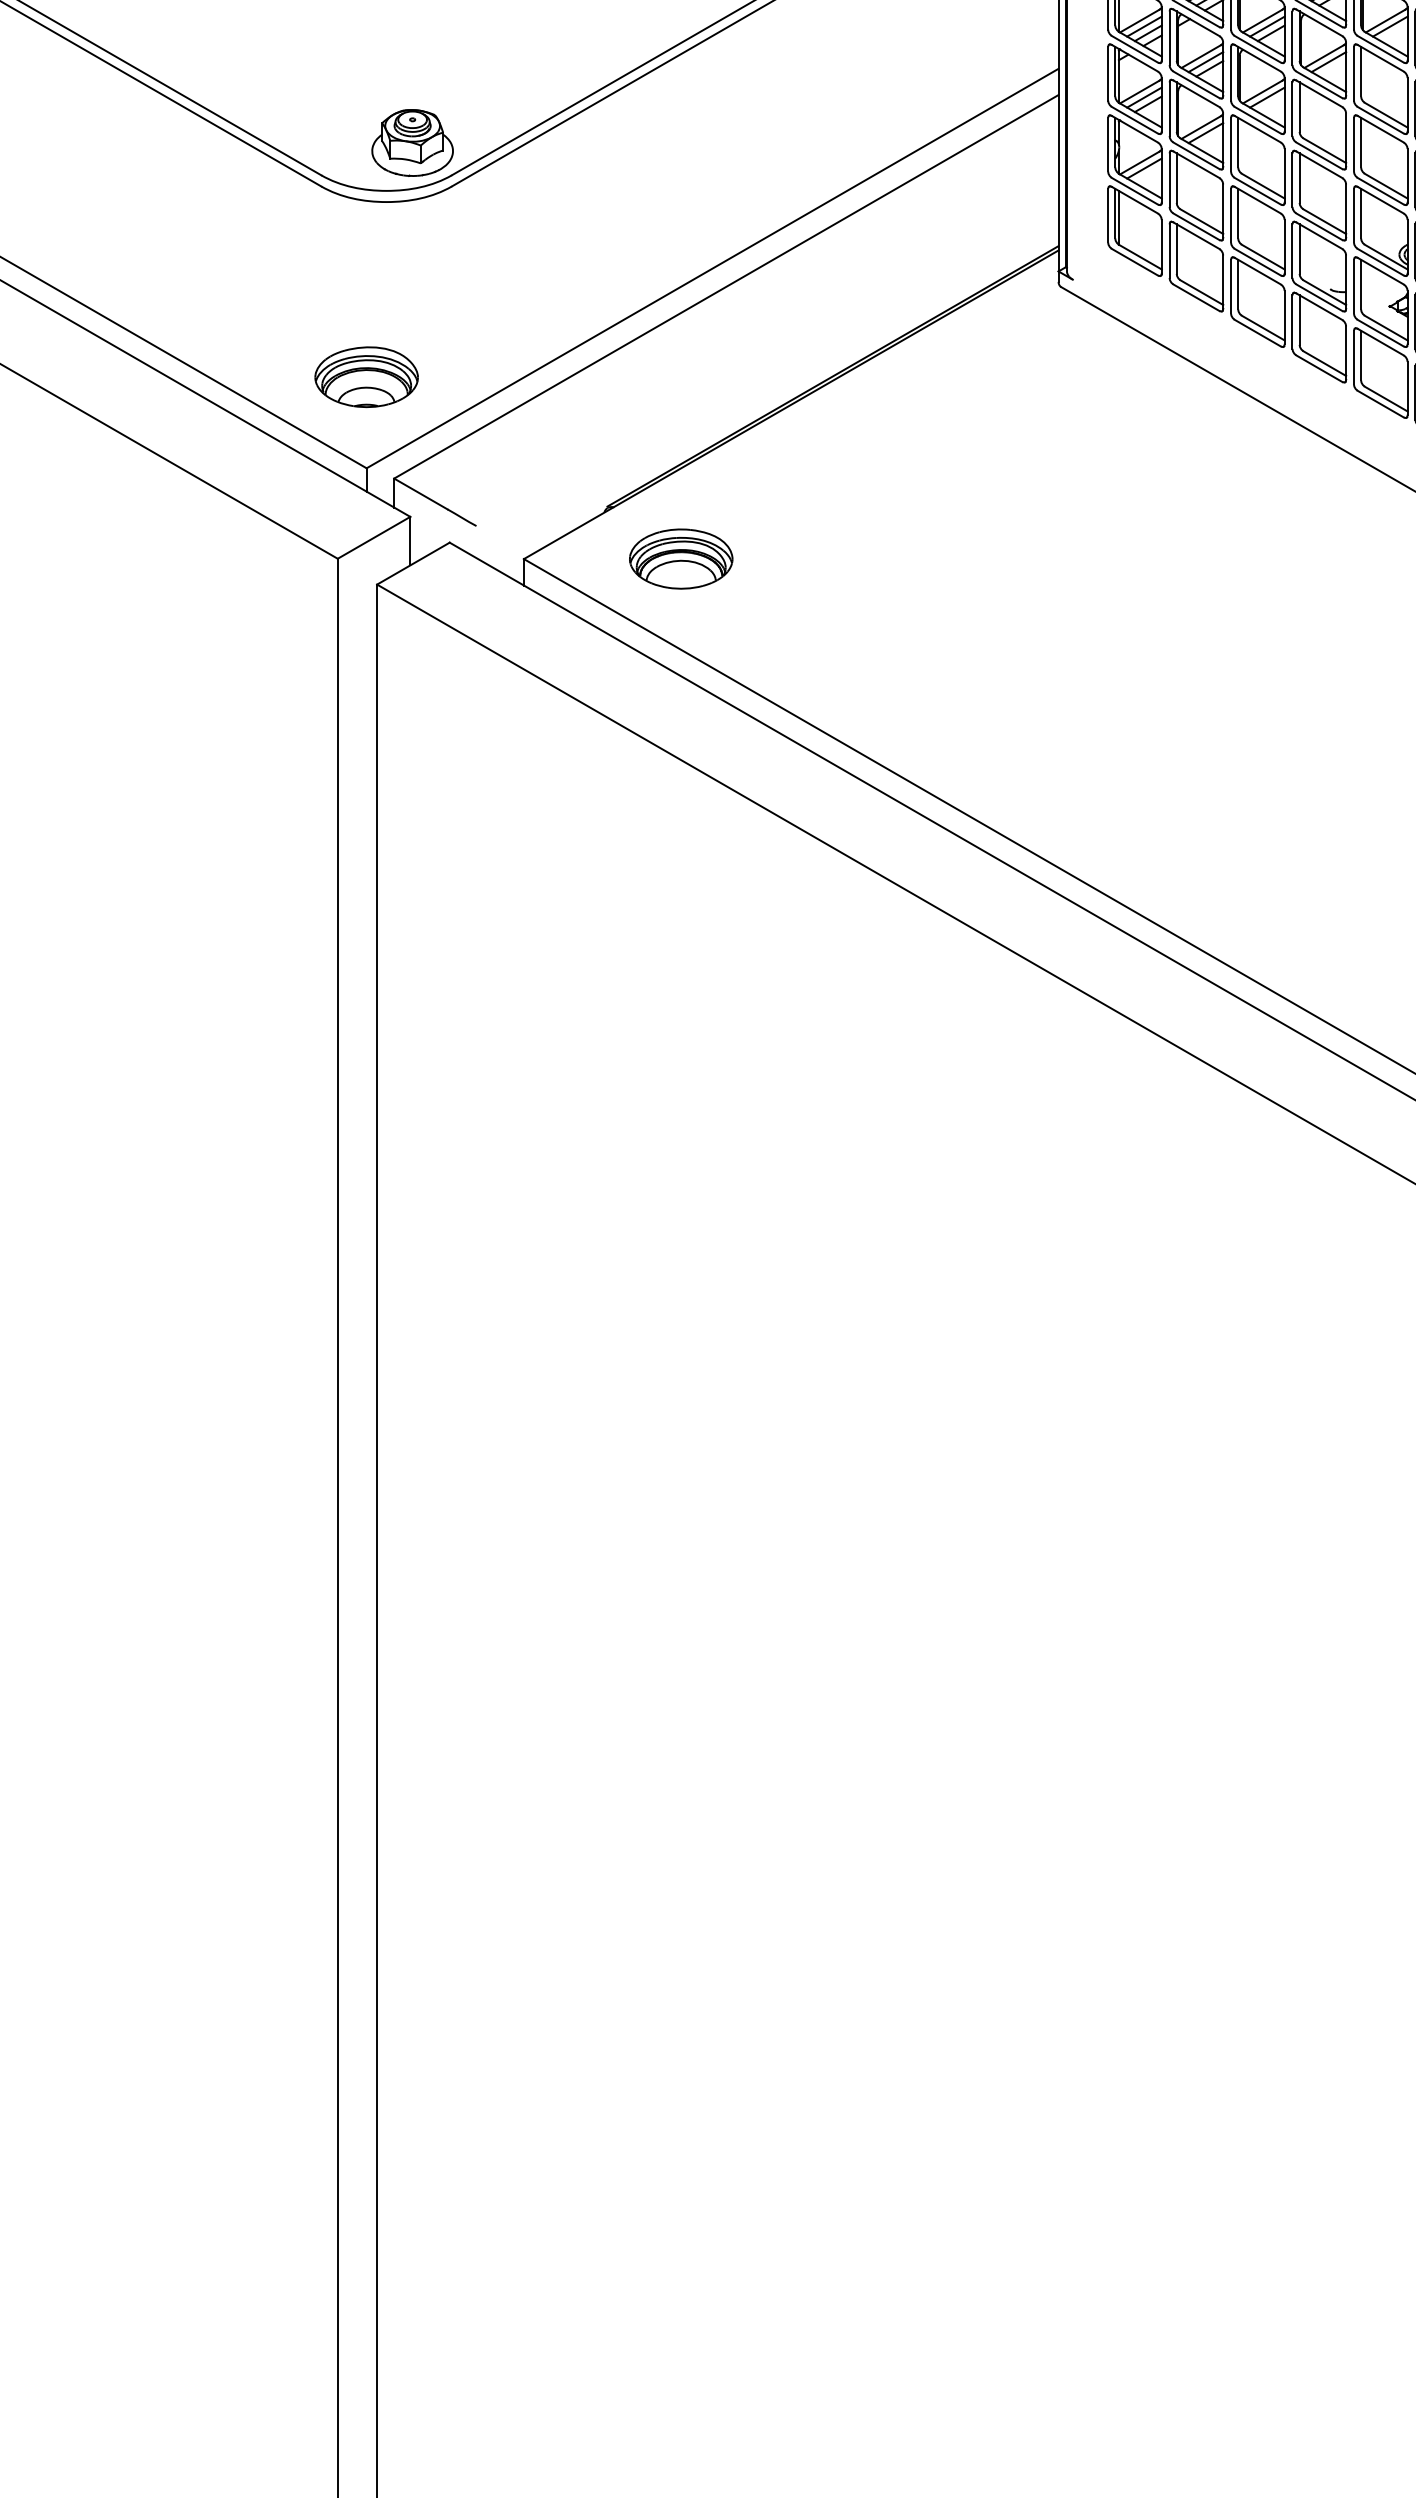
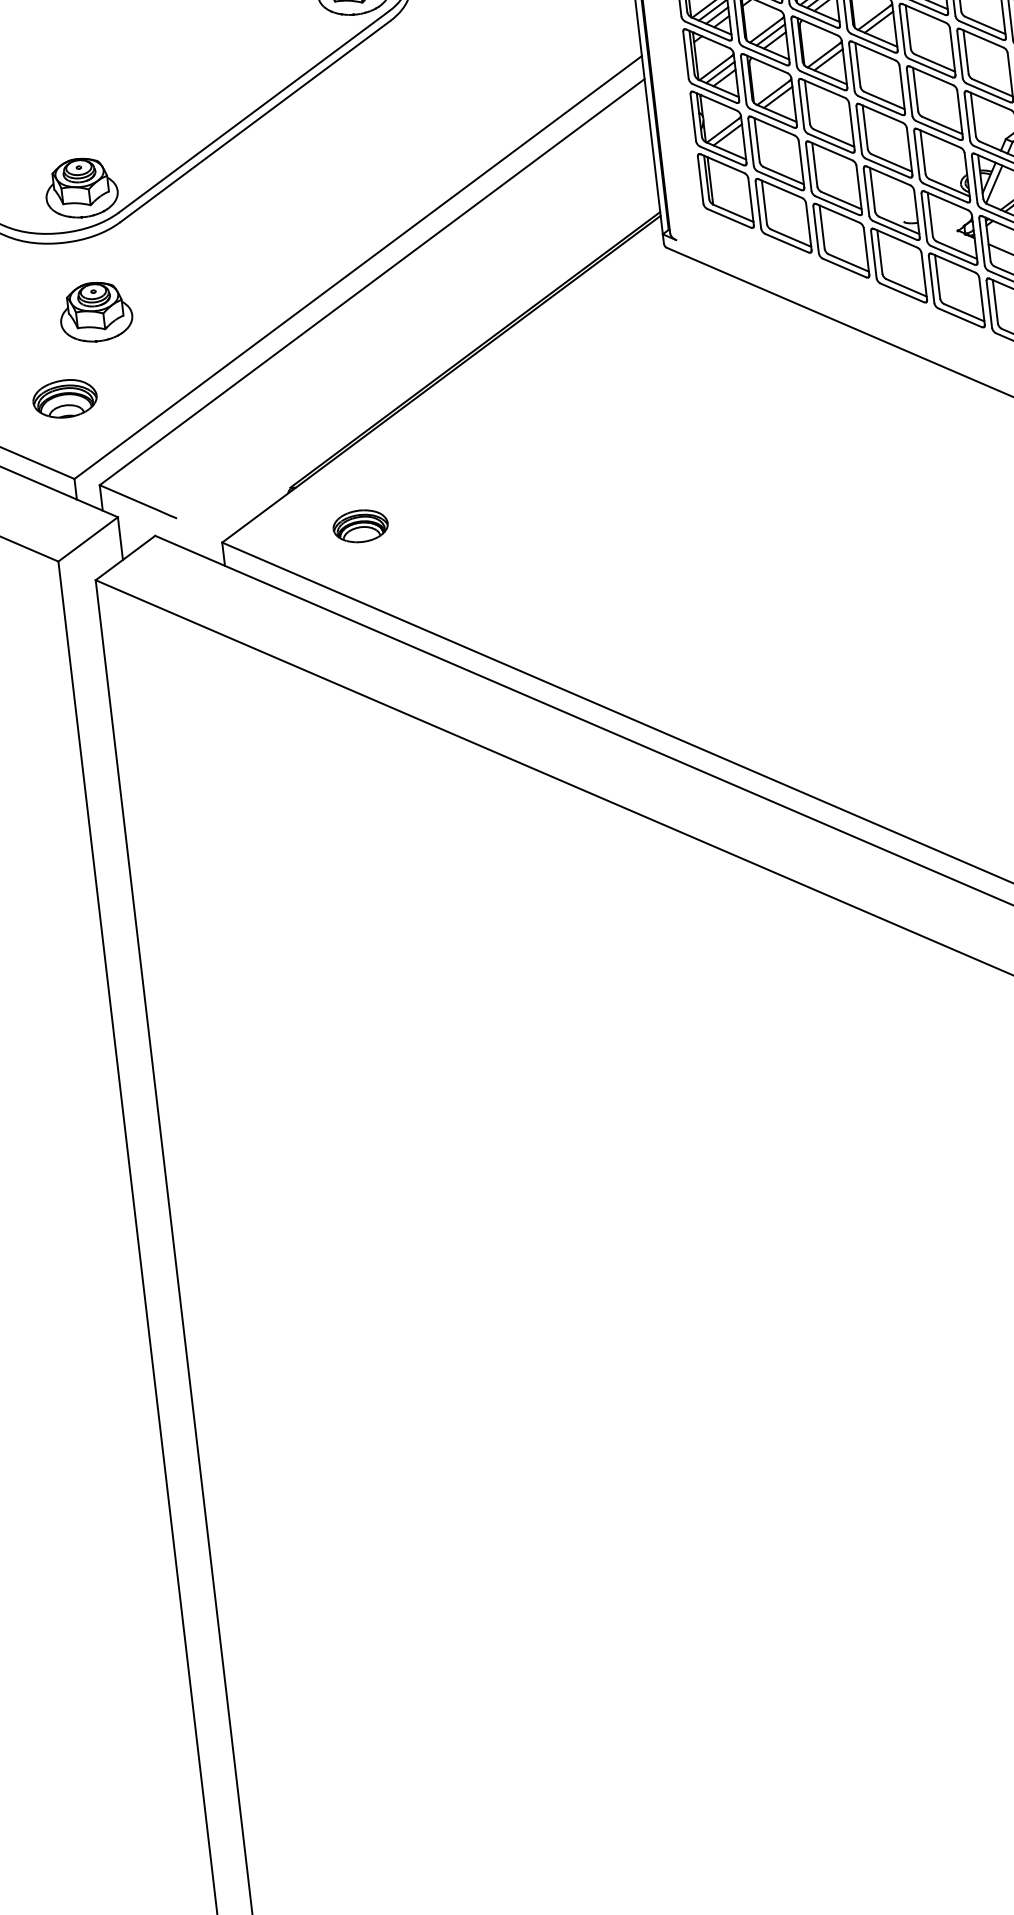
part: (412, 283) -> (95, 311), added
part: (366, 377) -> (64, 399), size x0.7
part: (681, 558) -> (360, 525), size x0.6

